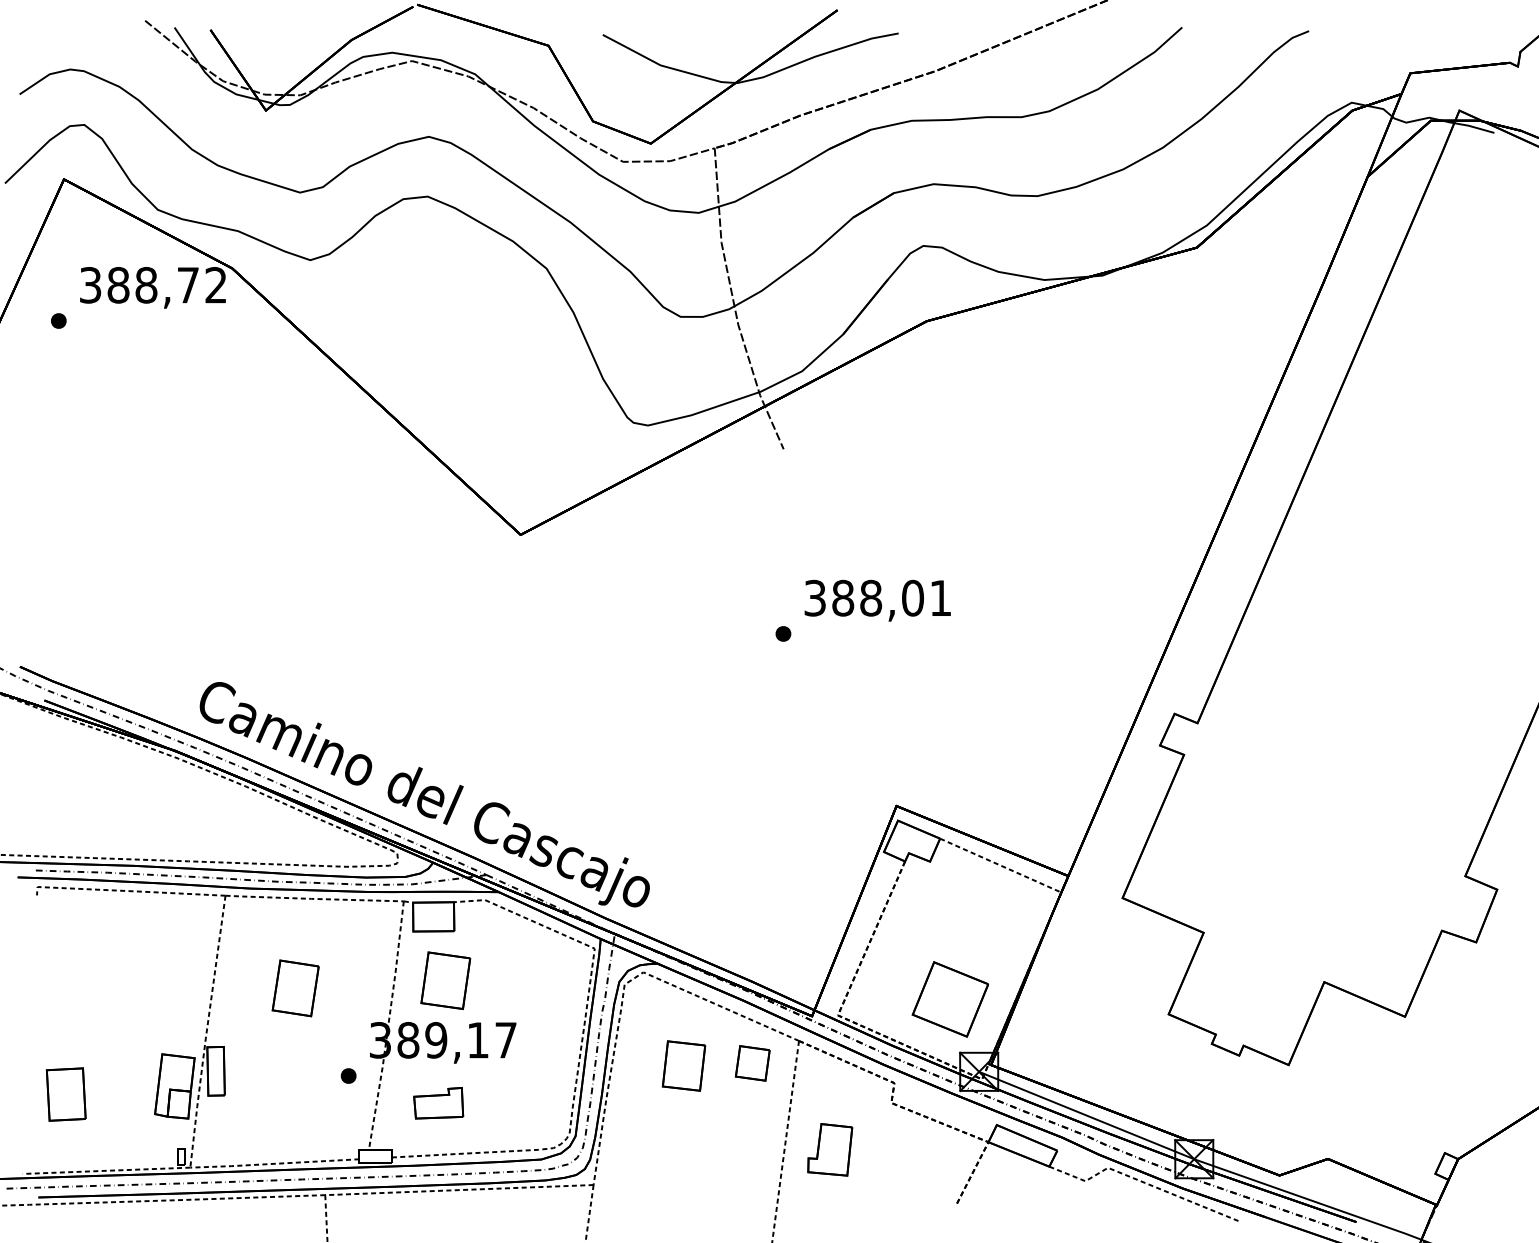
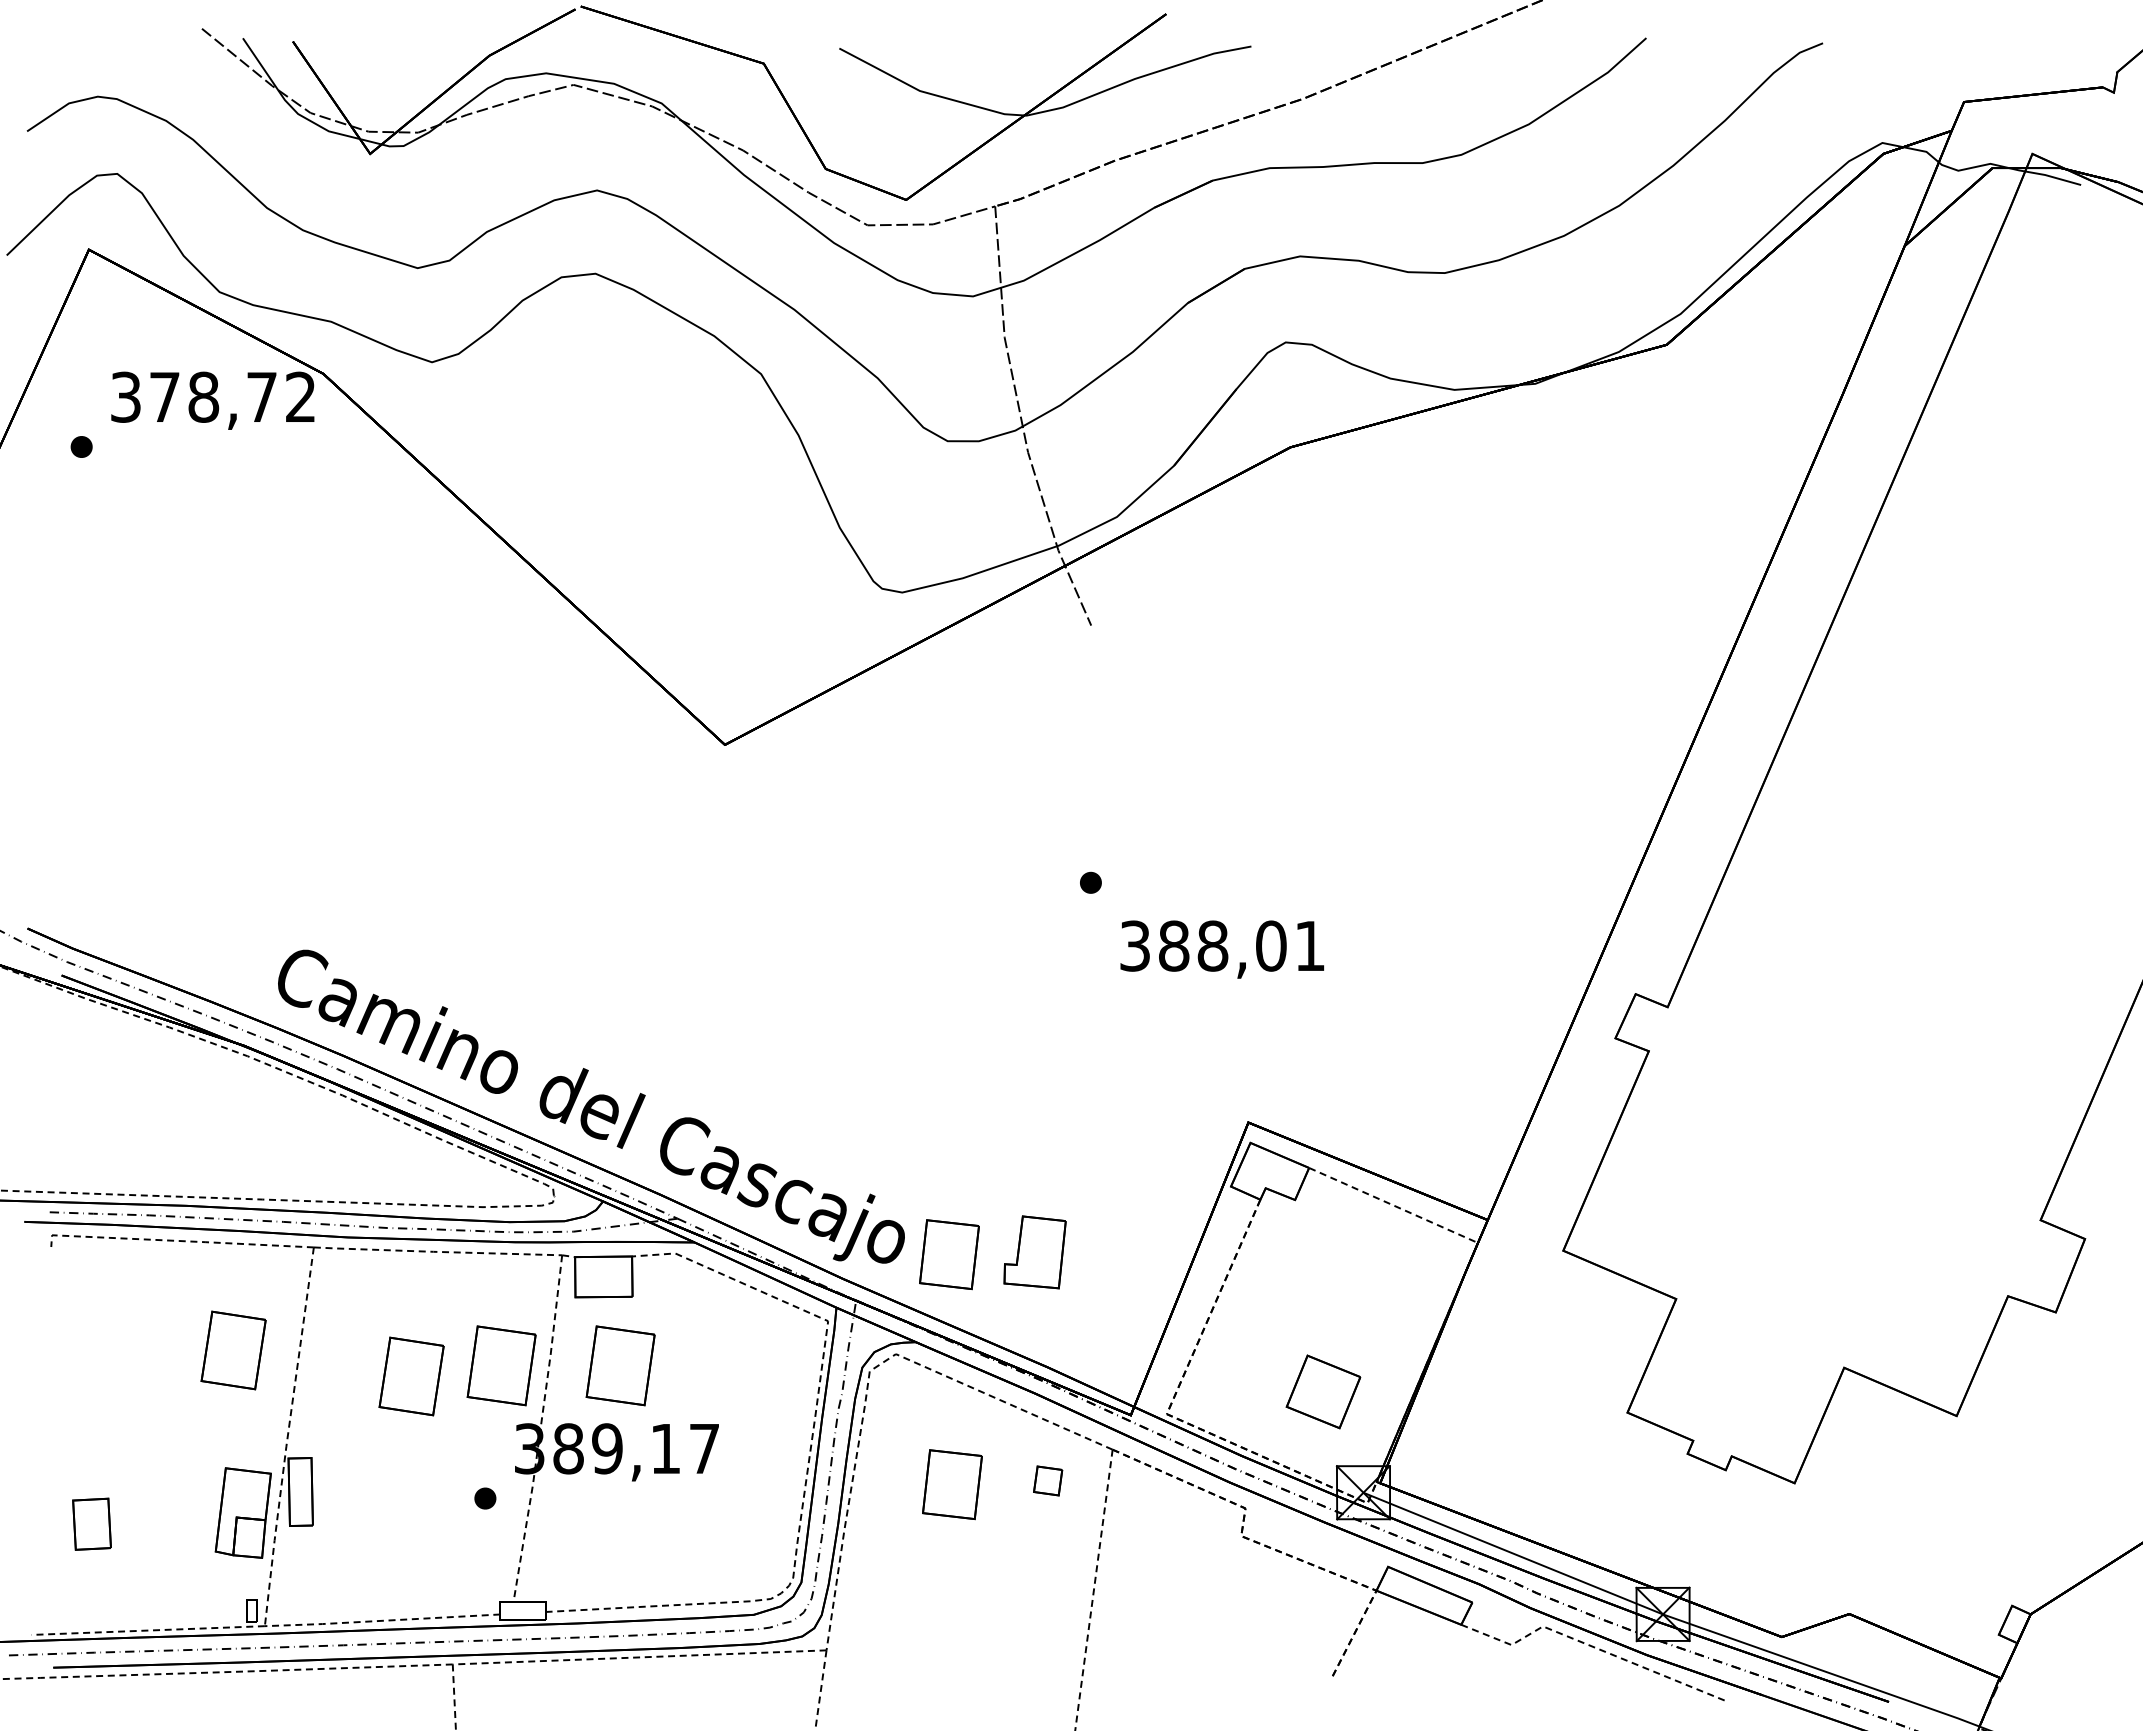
text: (118, 284) -> (164, 396), 388,72 -> 378,72
text: (877, 600) -> (1222, 949), moved
part: (681, 900) -> (949, 1254), added
part: (167, 969) -> (233, 1350), added
part: (360, 980) -> (501, 1365), added
part: (950, 999) -> (1323, 1391), size x0.7
part: (752, 1063) -> (1047, 1480), size x0.6
part: (65, 1093) -> (91, 1523), size x0.7
part: (438, 1103) -> (610, 1536), removed
part: (829, 1149) -> (1034, 1252), moved

